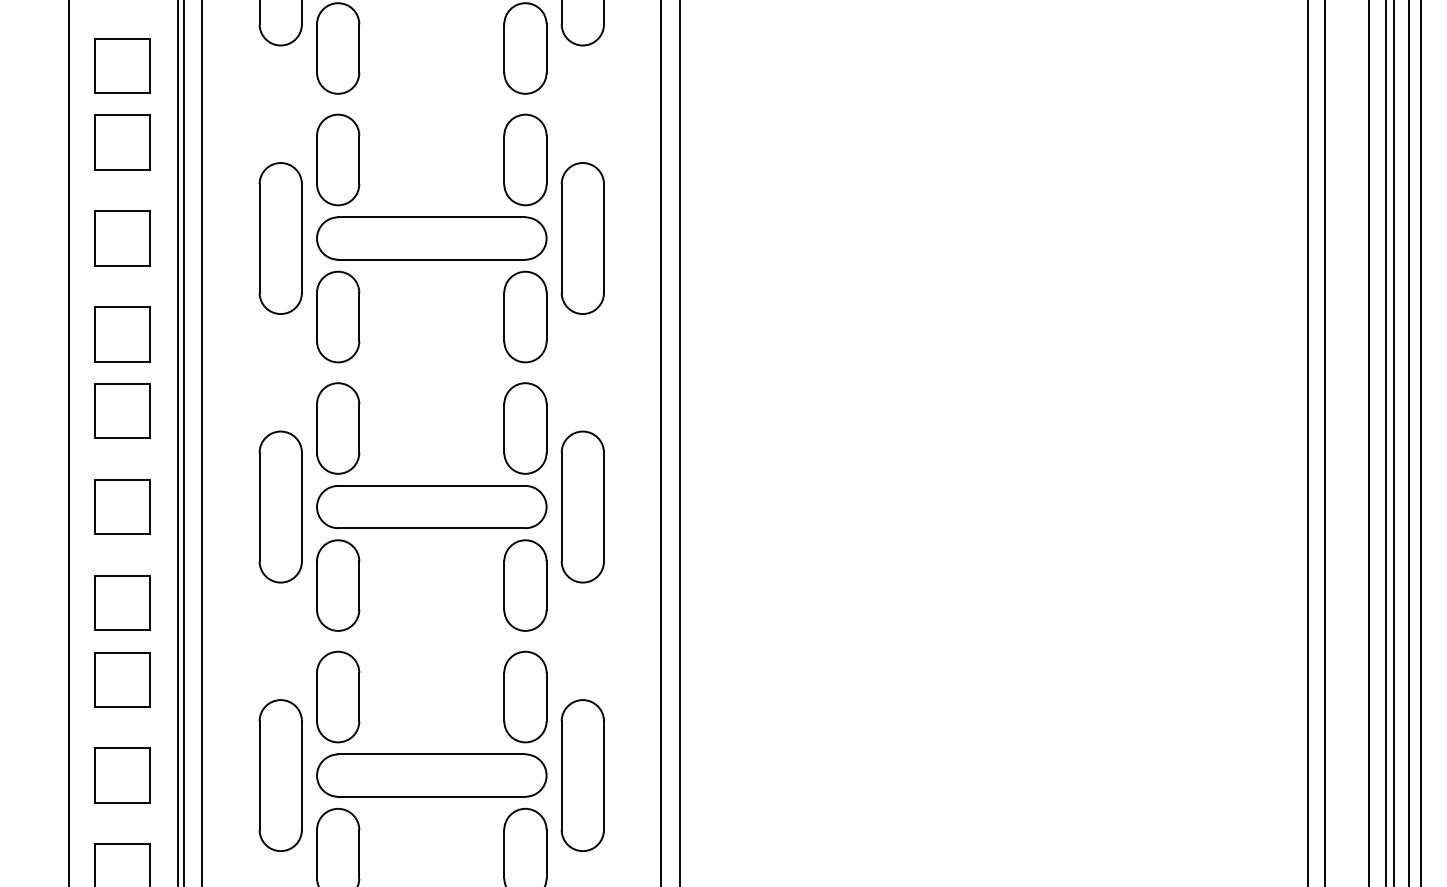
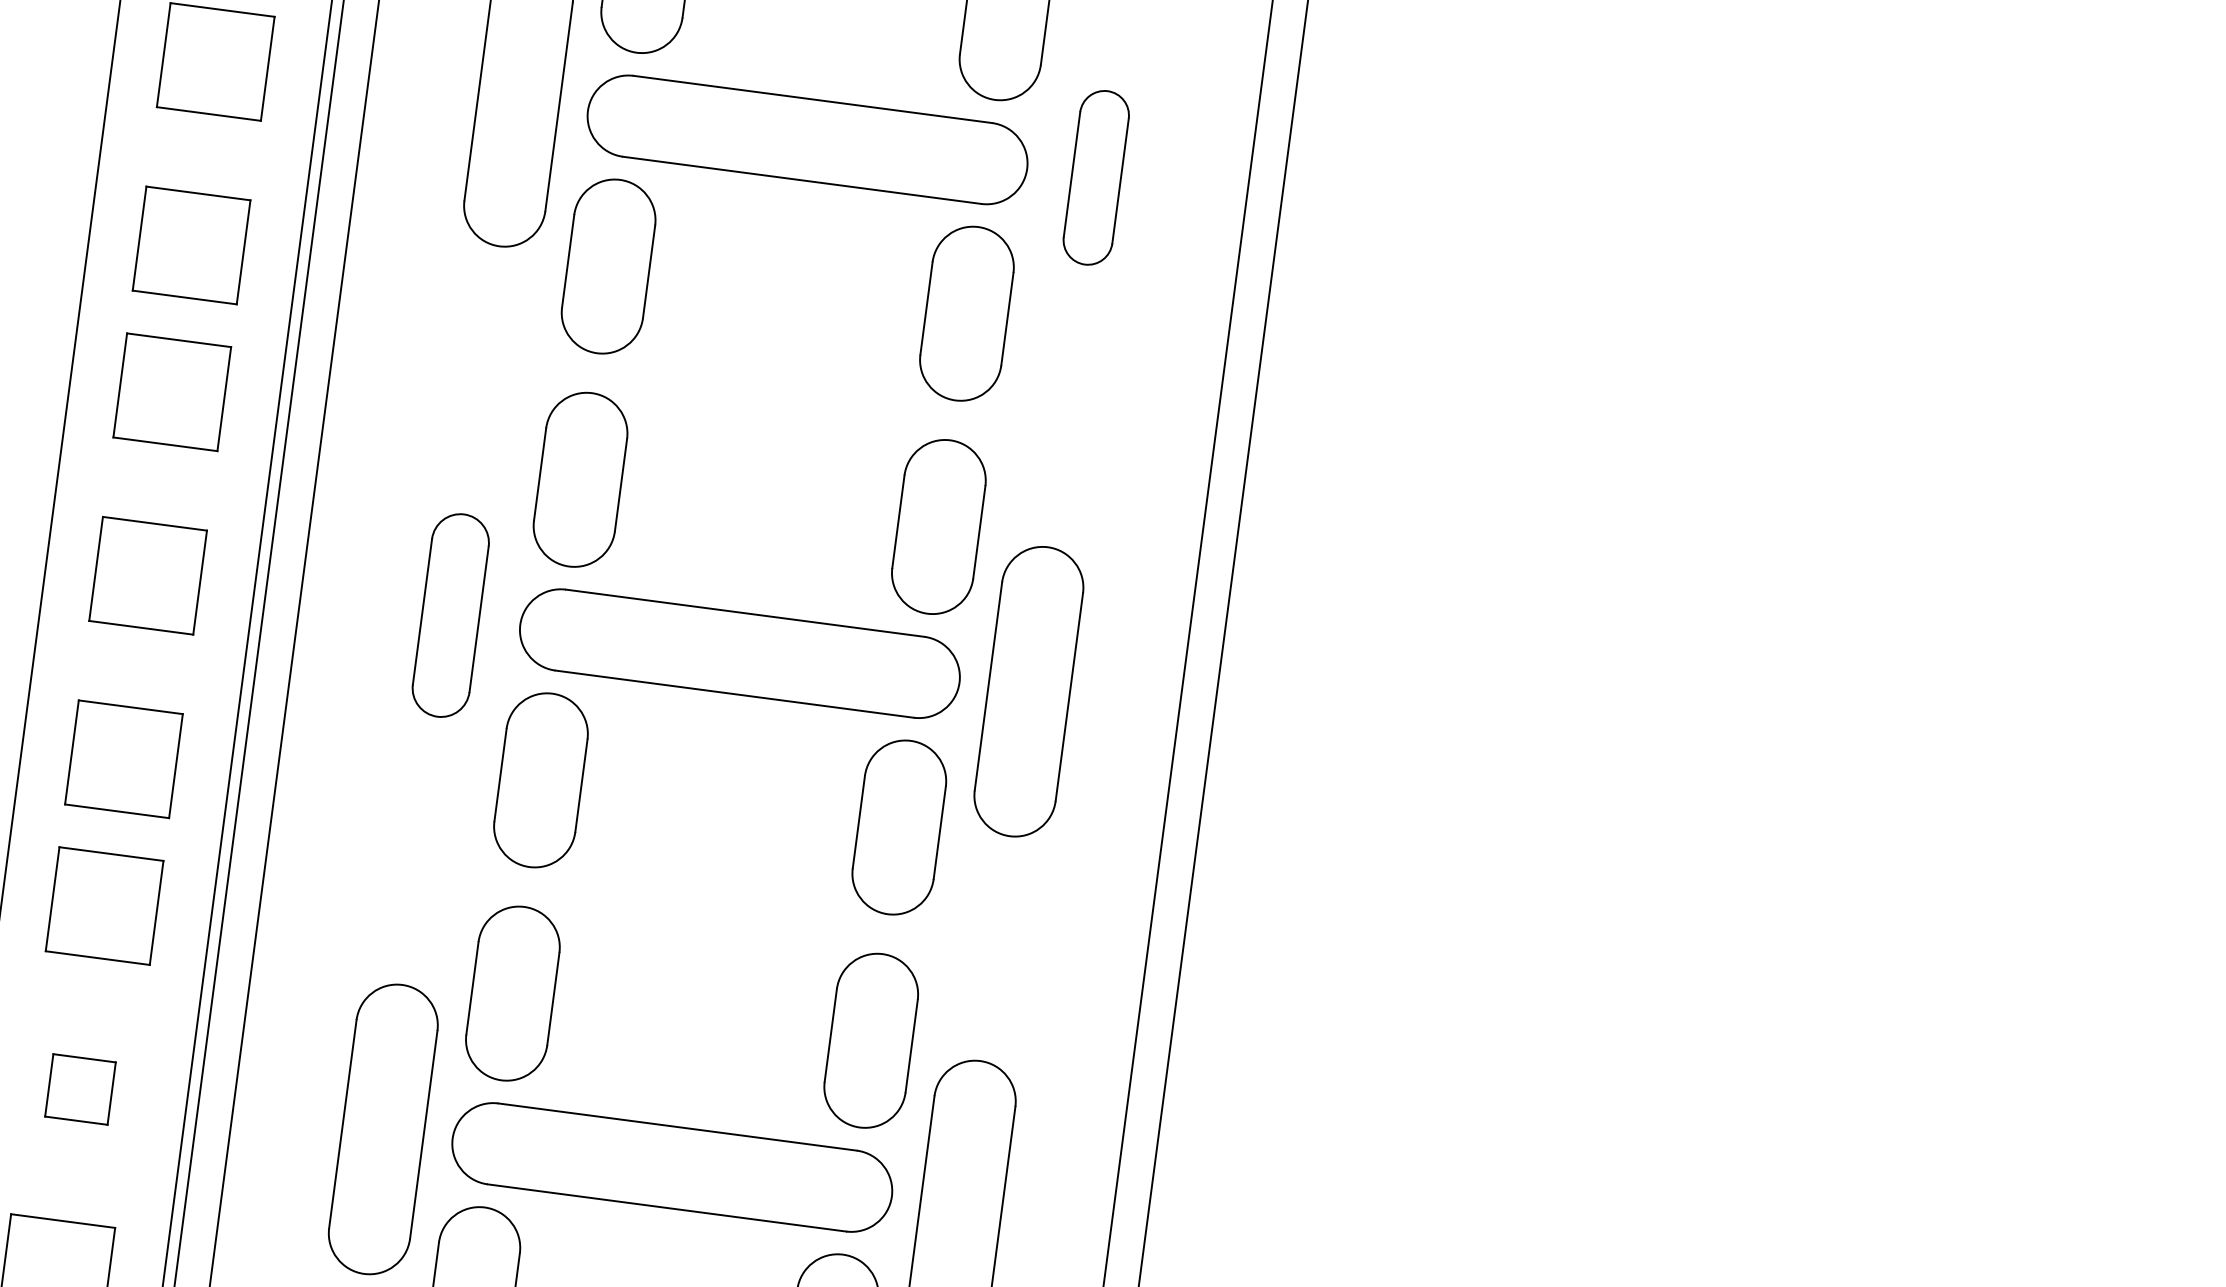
part: (582, 238) -> (1095, 177), size x0.6
part: (280, 506) -> (450, 614), size x0.7
part: (122, 775) -> (80, 1089), size x0.6

